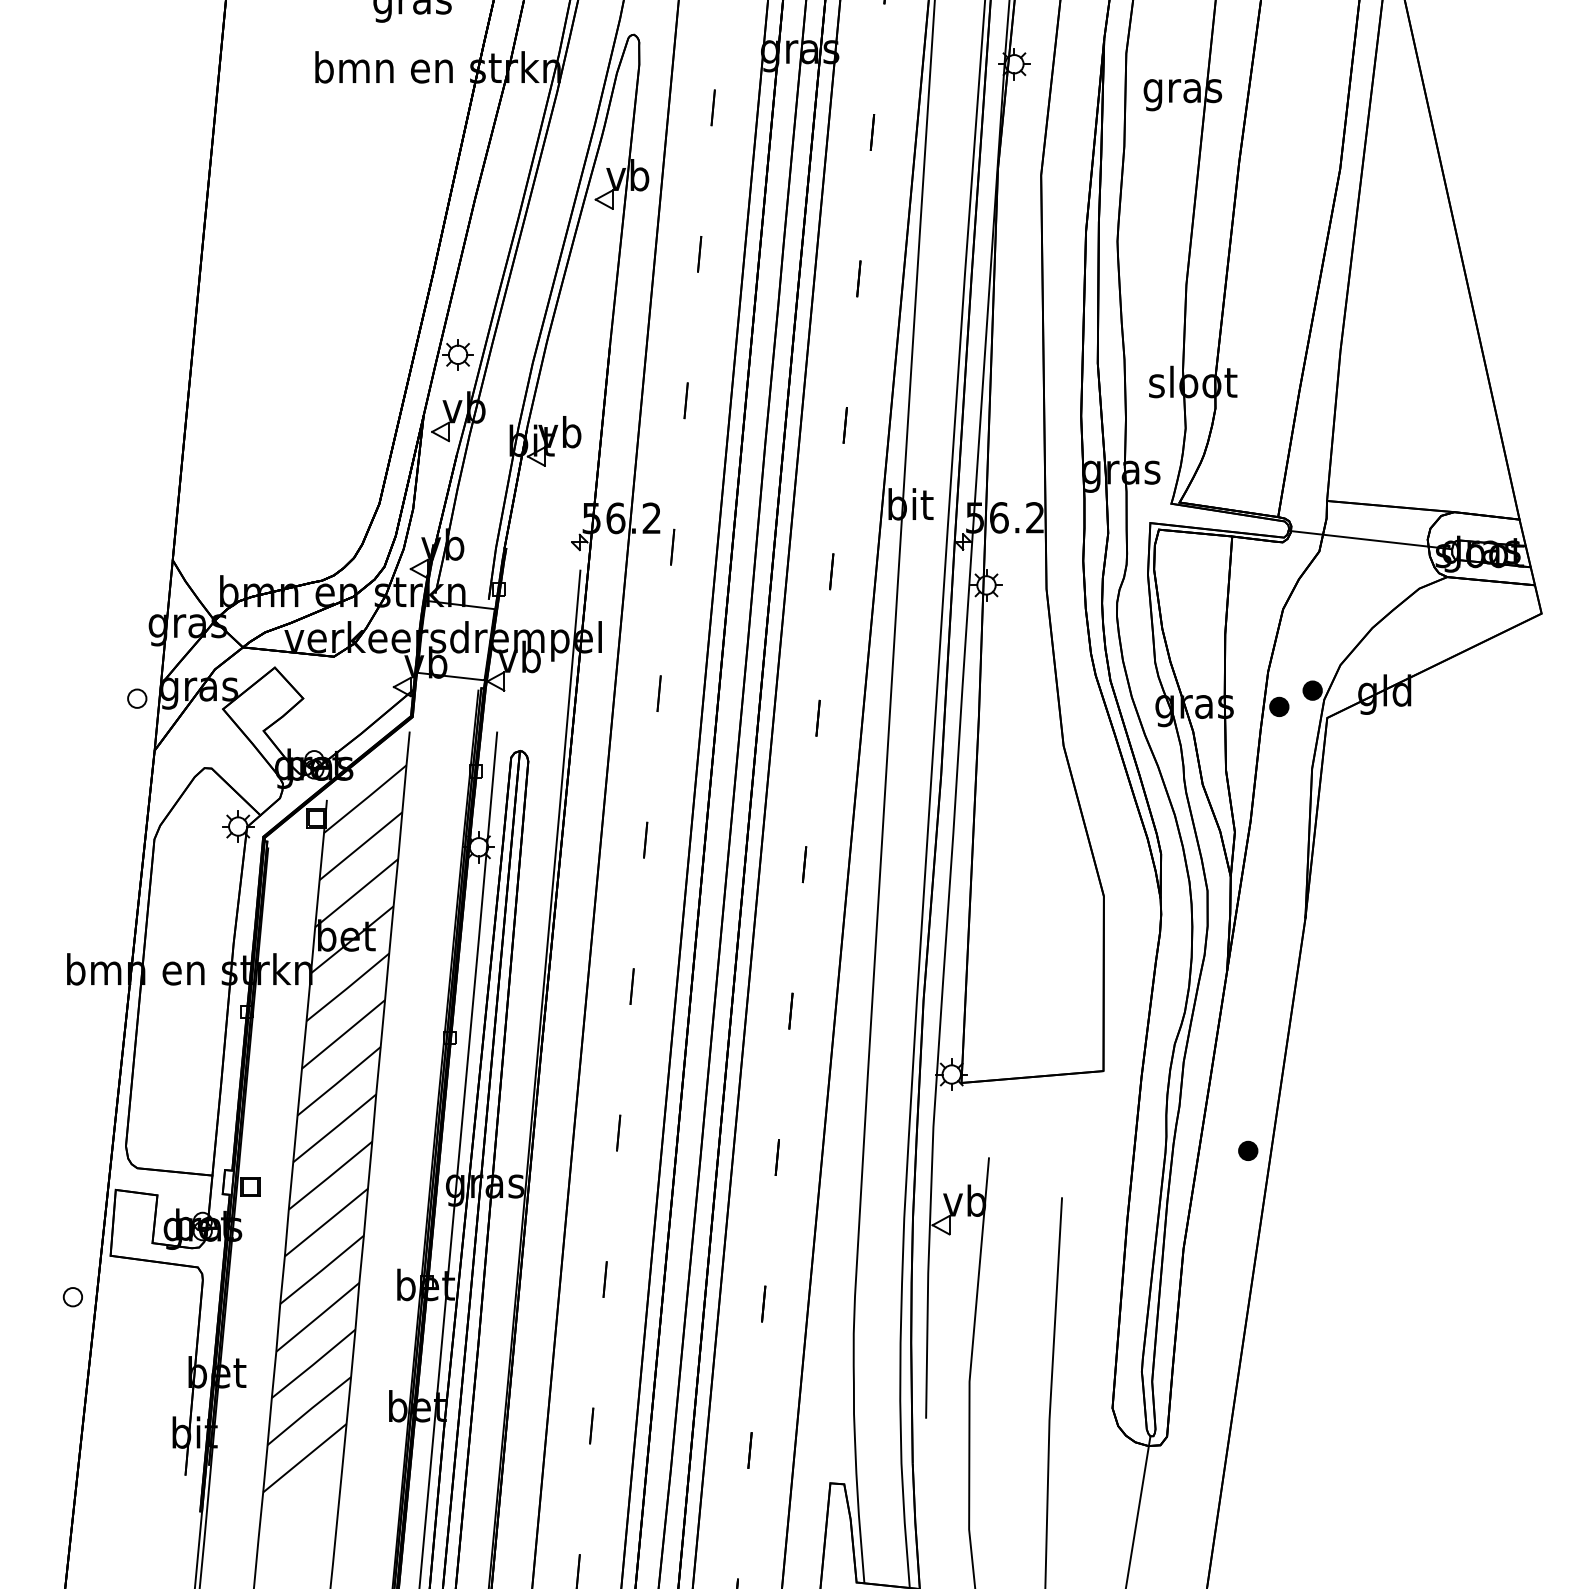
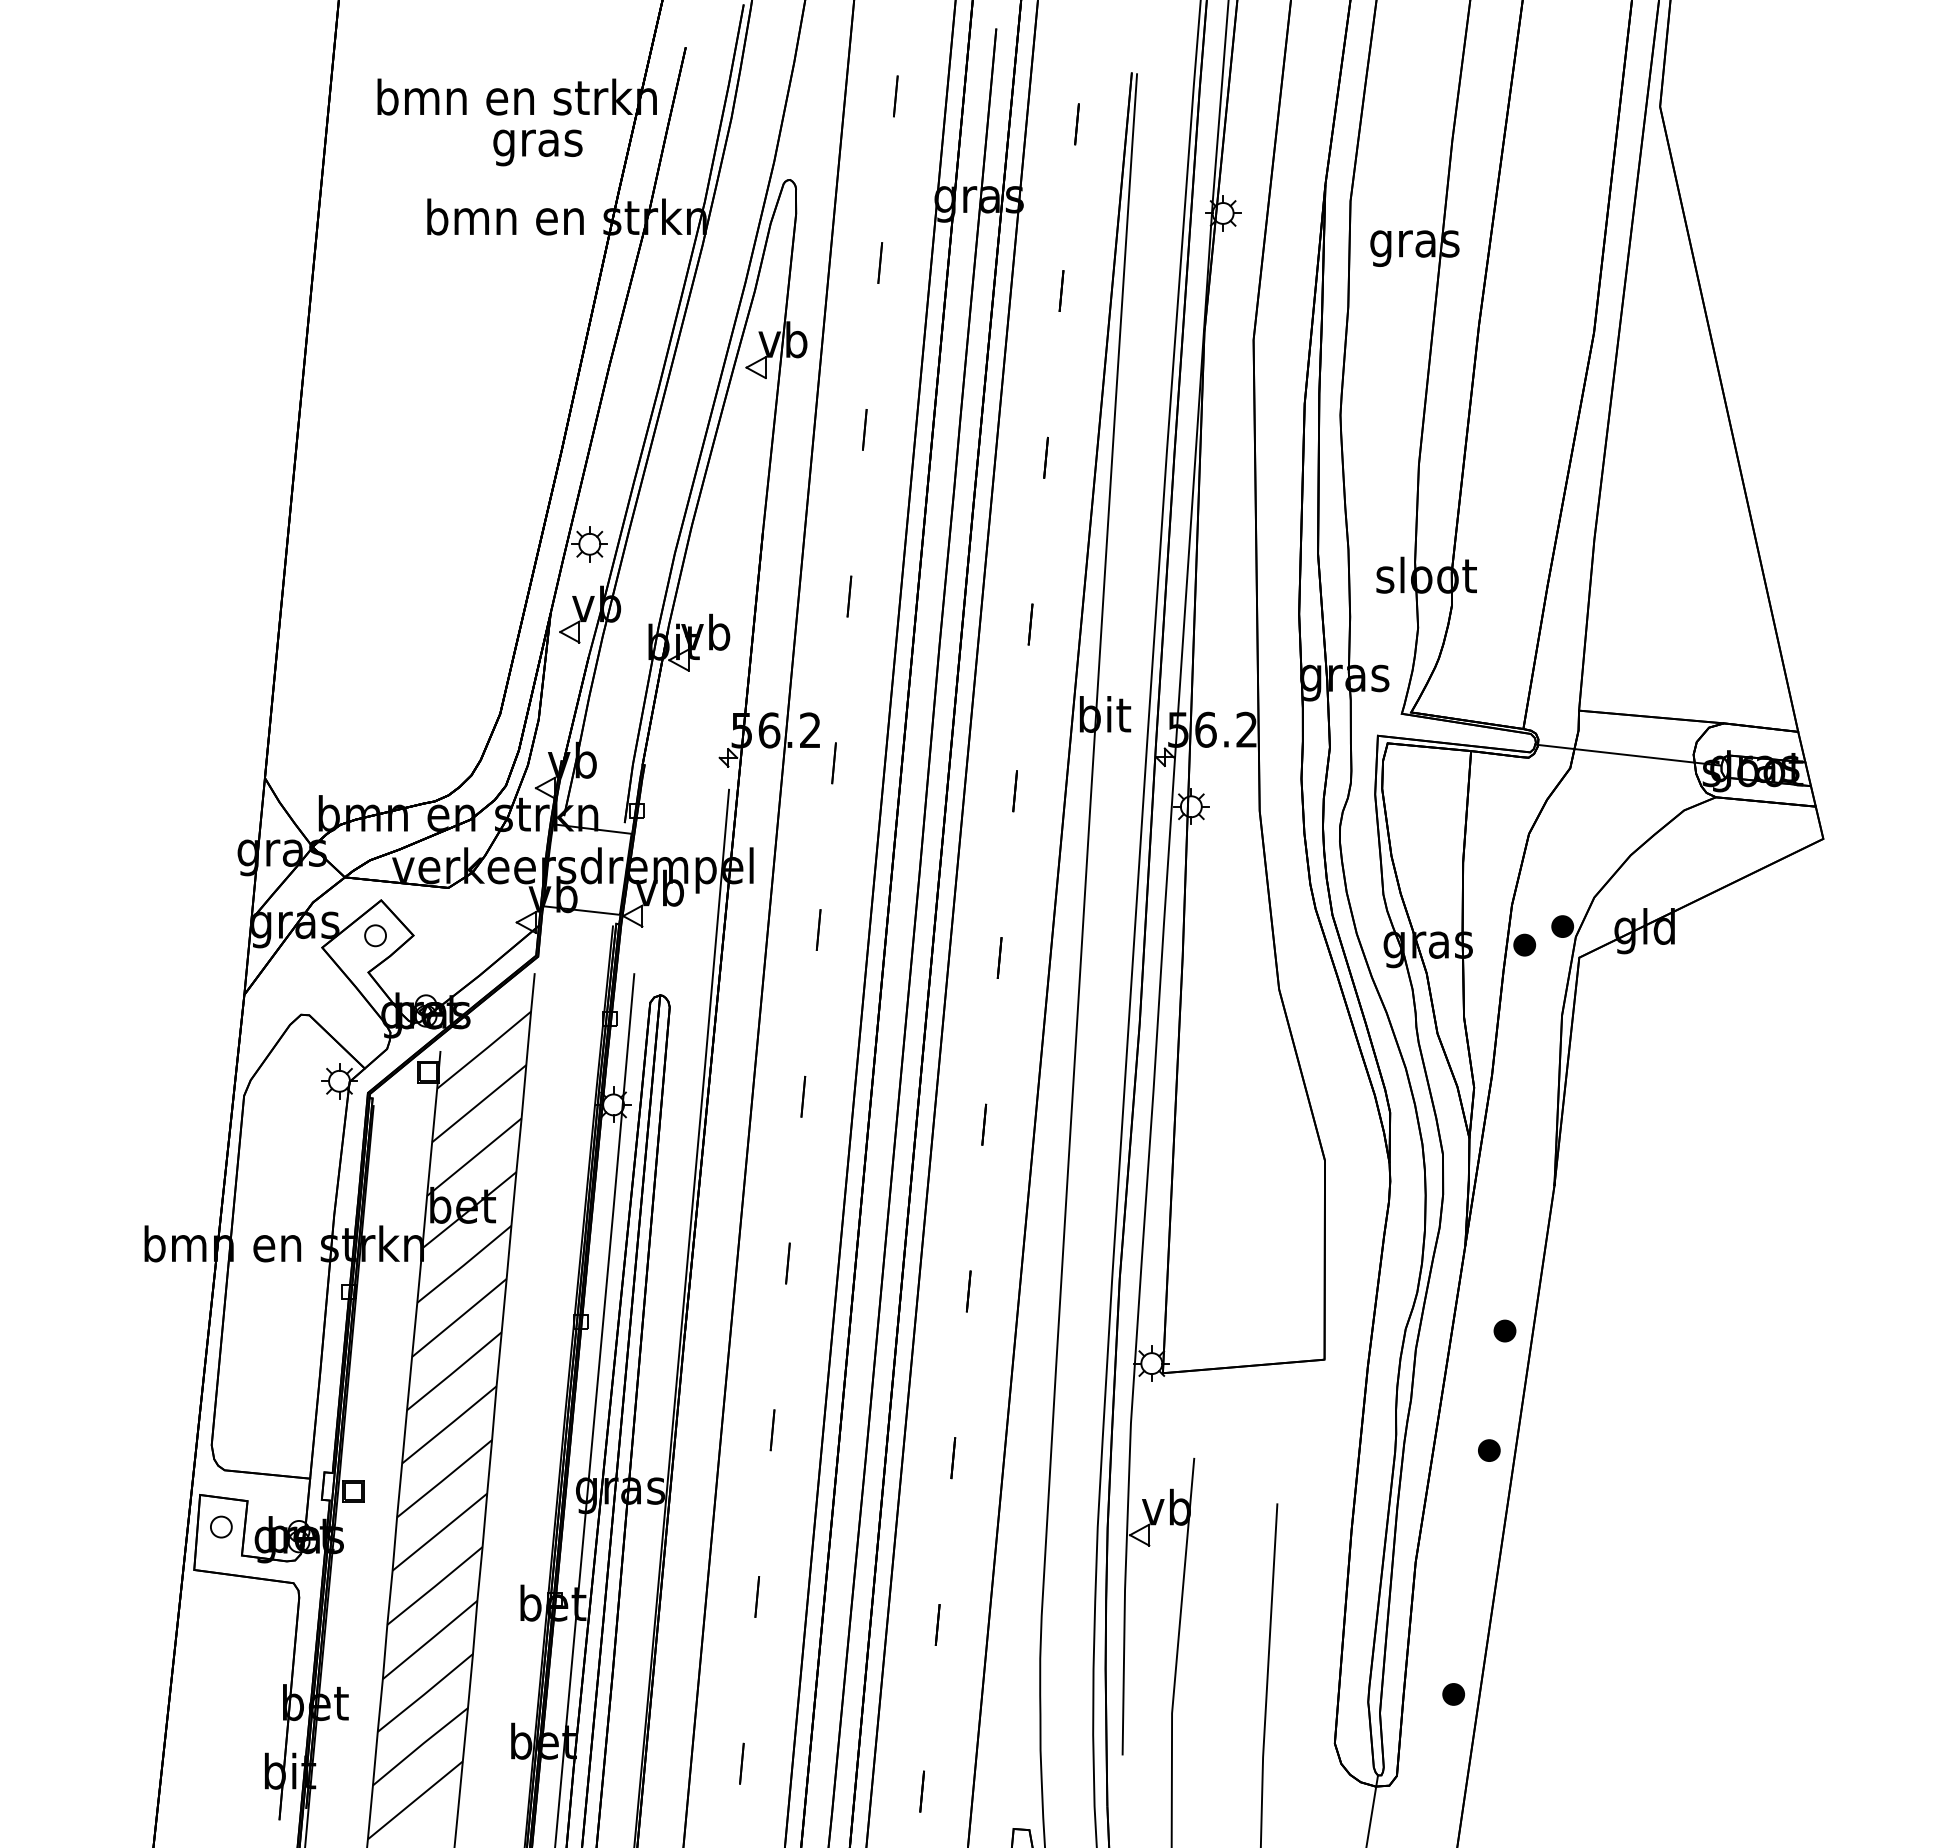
part: (137, 698) -> (375, 935), moved
part: (1261, 1045) -> (1504, 1330), added
part: (73, 1296) -> (221, 1526), moved
part: (1216, 1365) -> (1453, 1694), added

